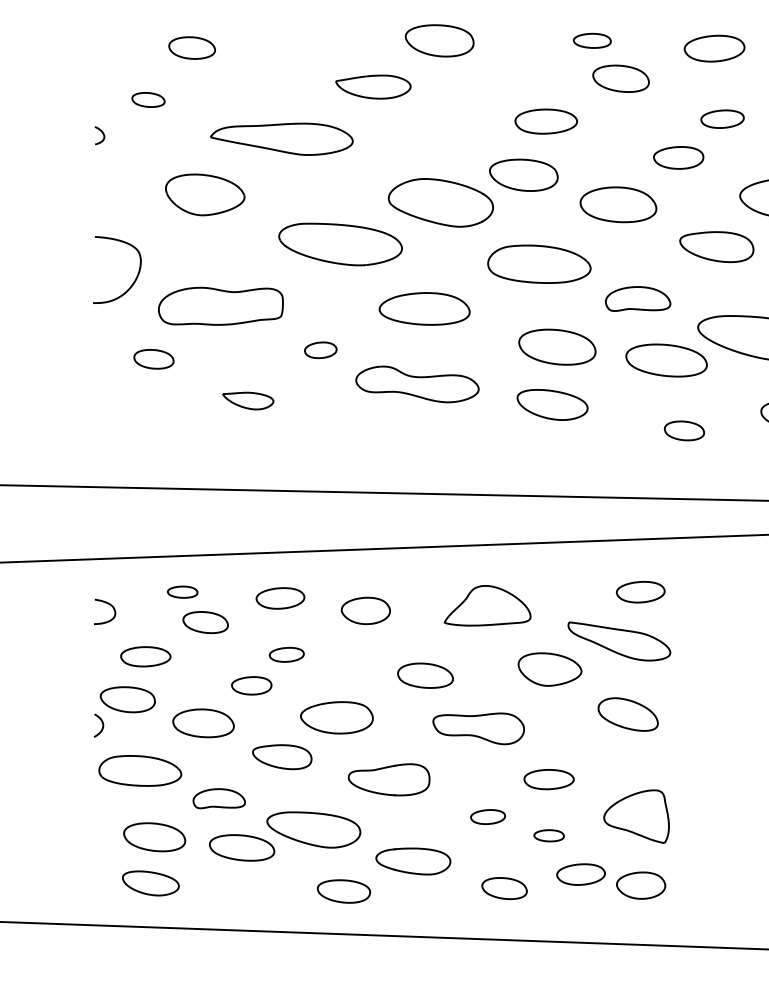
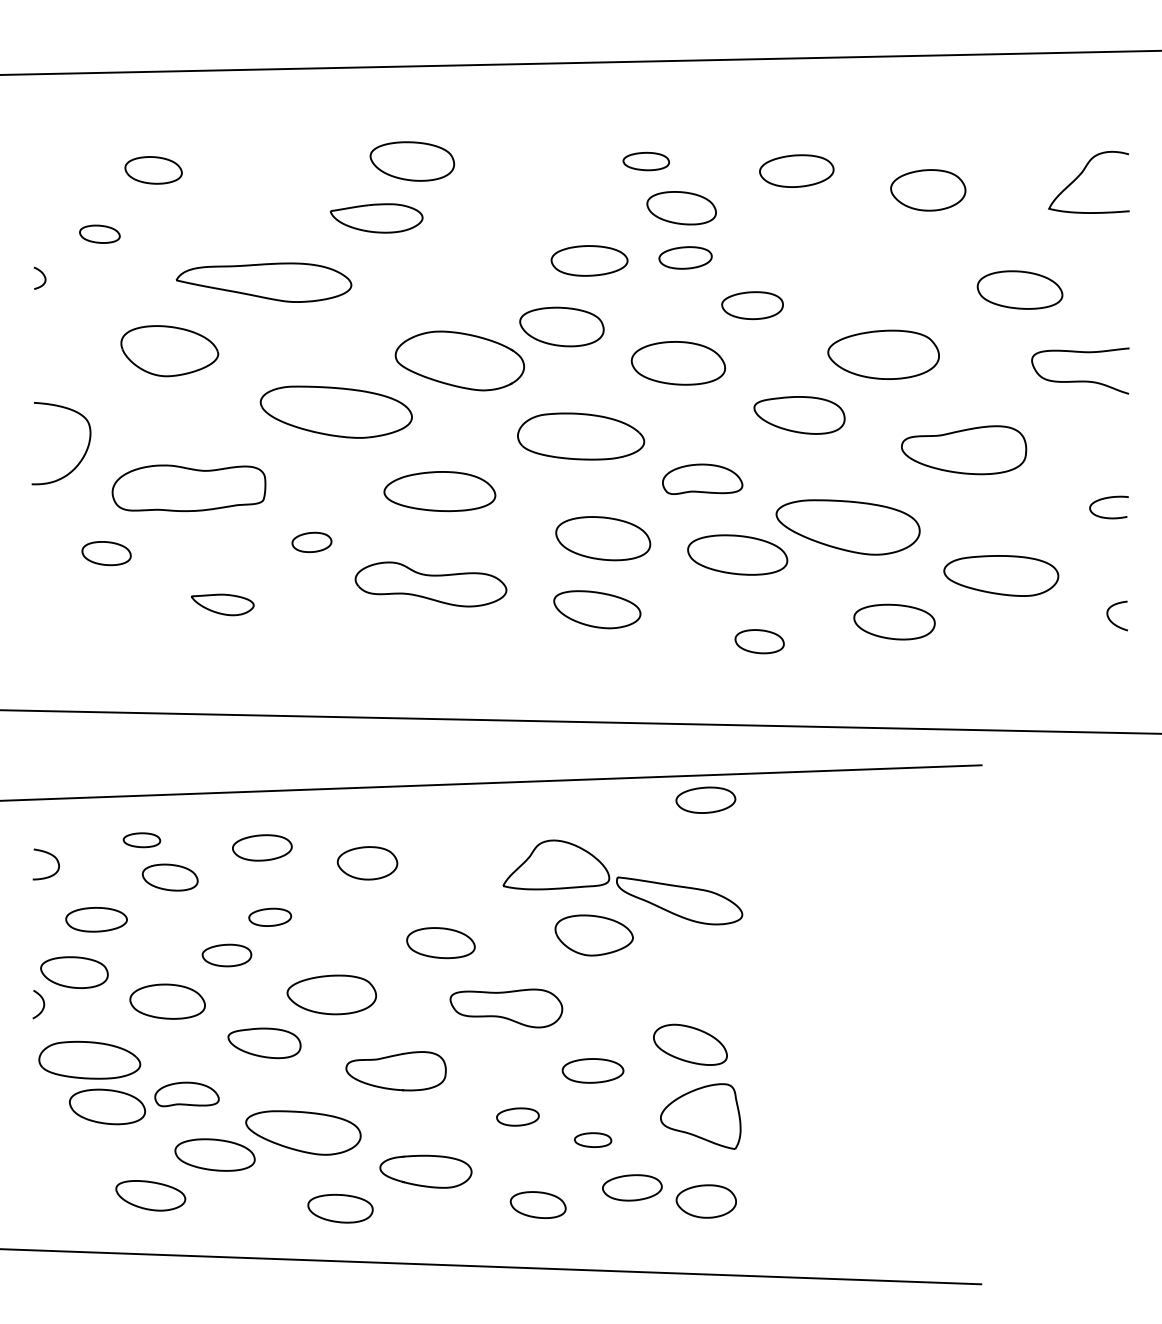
part: (439, 40) -> (412, 161), moved
part: (722, 118) -> (685, 257), moved
part: (640, 591) -> (705, 799), moved
part: (487, 605) -> (556, 864), moved
part: (628, 714) -> (690, 1044), moved
part: (154, 836) -> (107, 1106), moved
part: (150, 883) -> (150, 1195), moved

